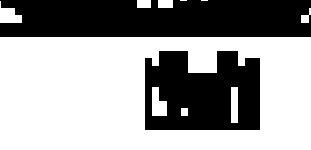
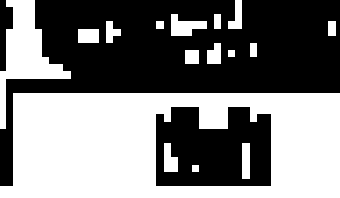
part: (202, 90) -> (213, 146), moved

